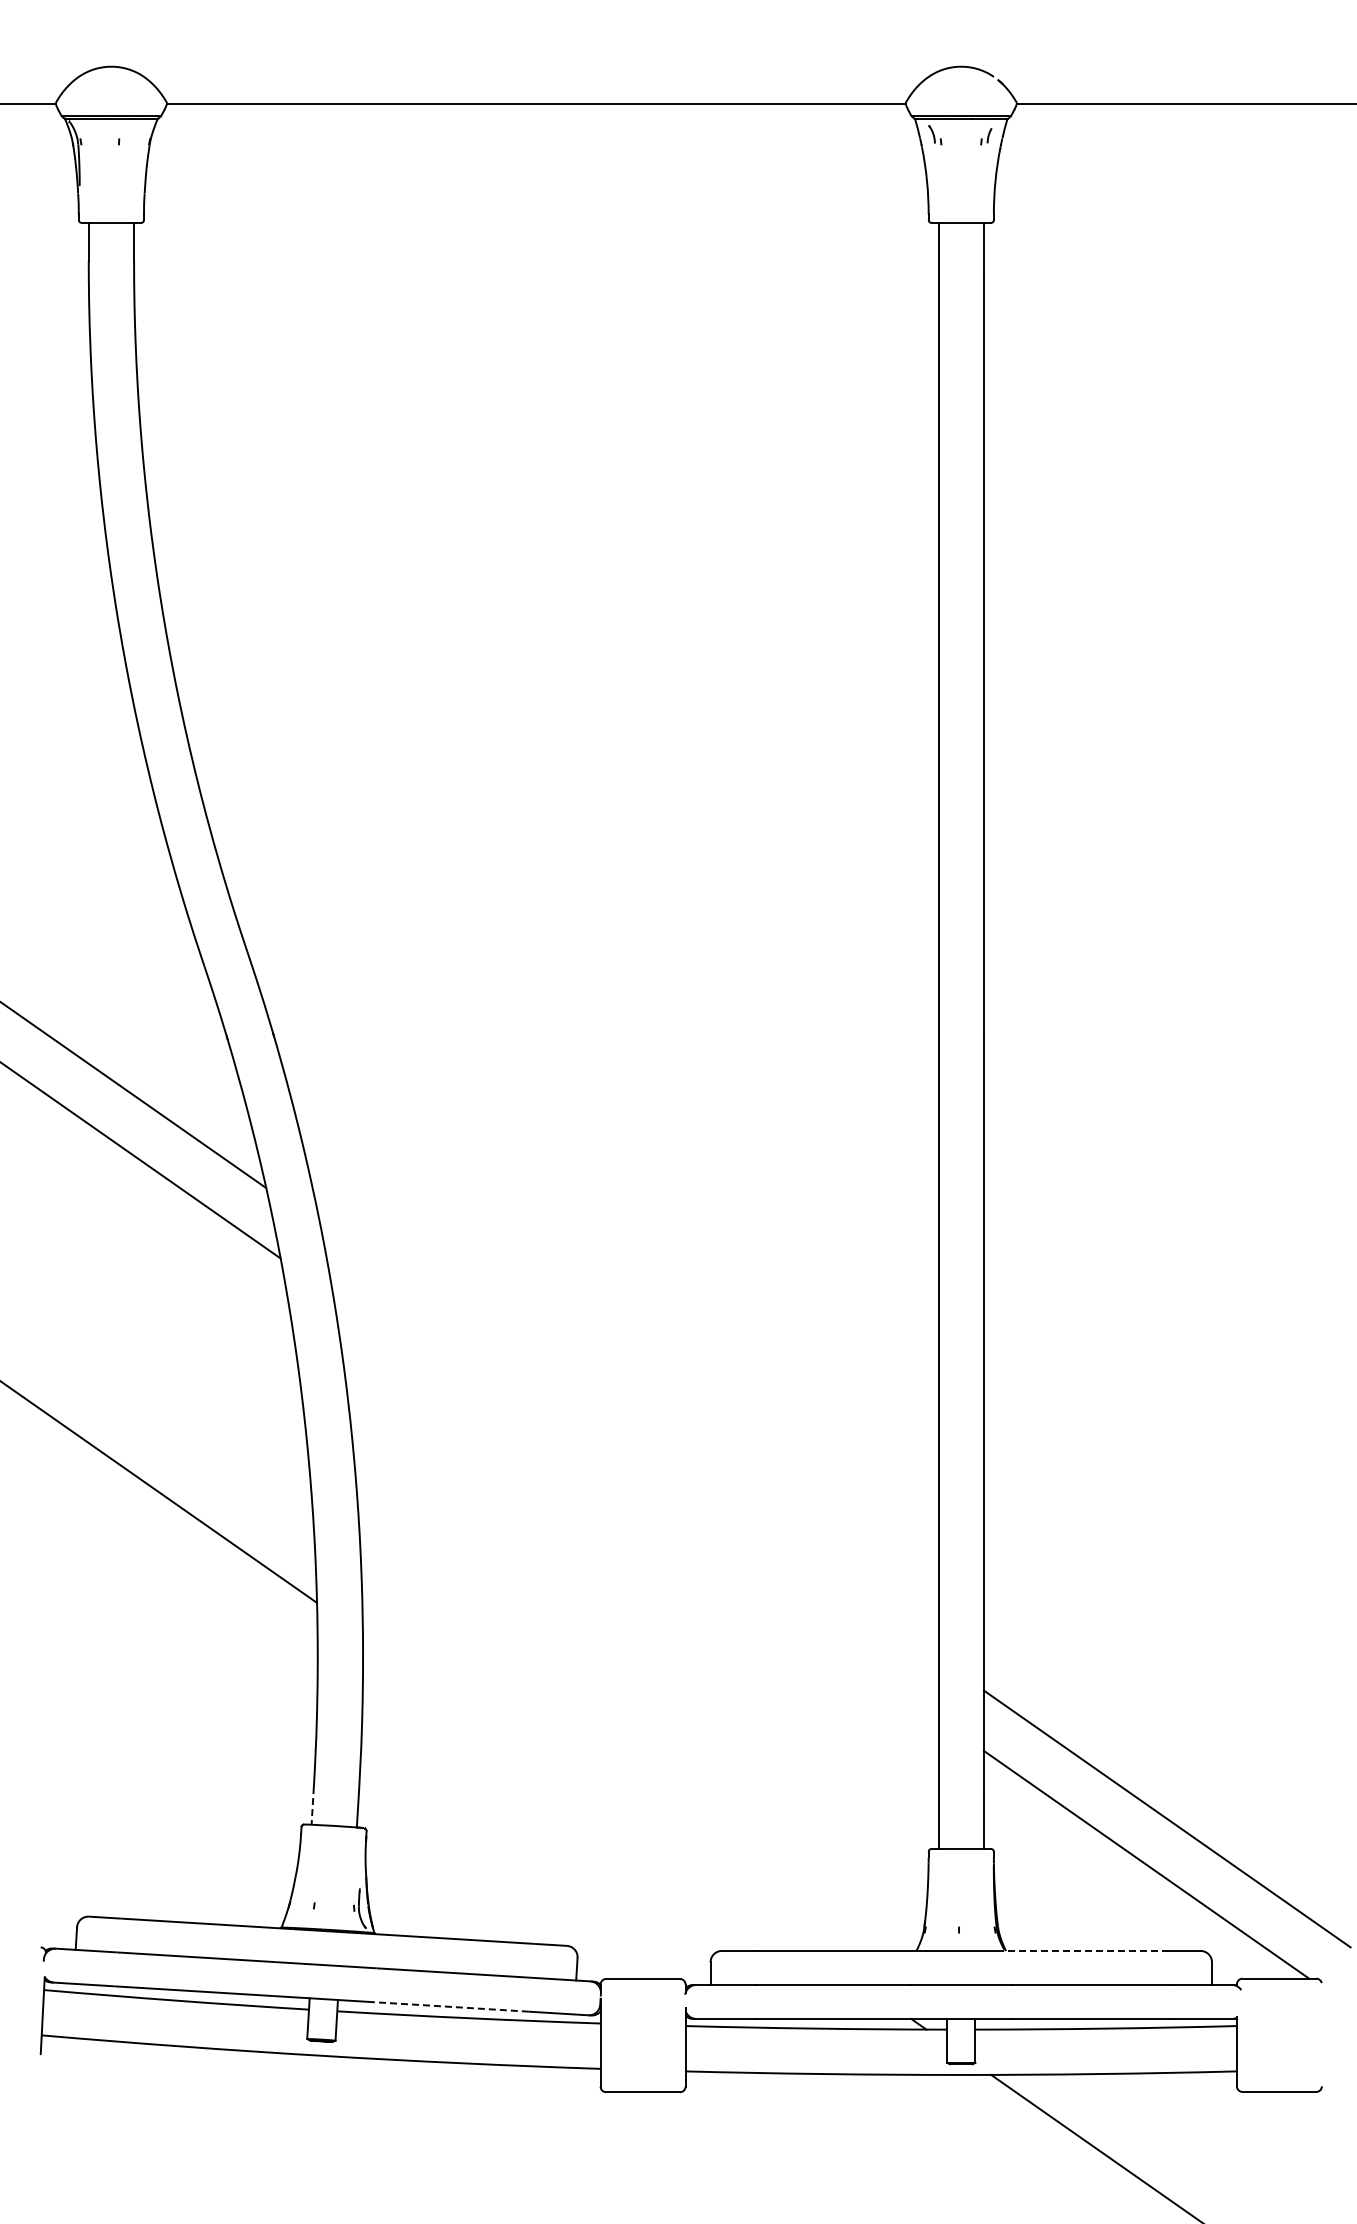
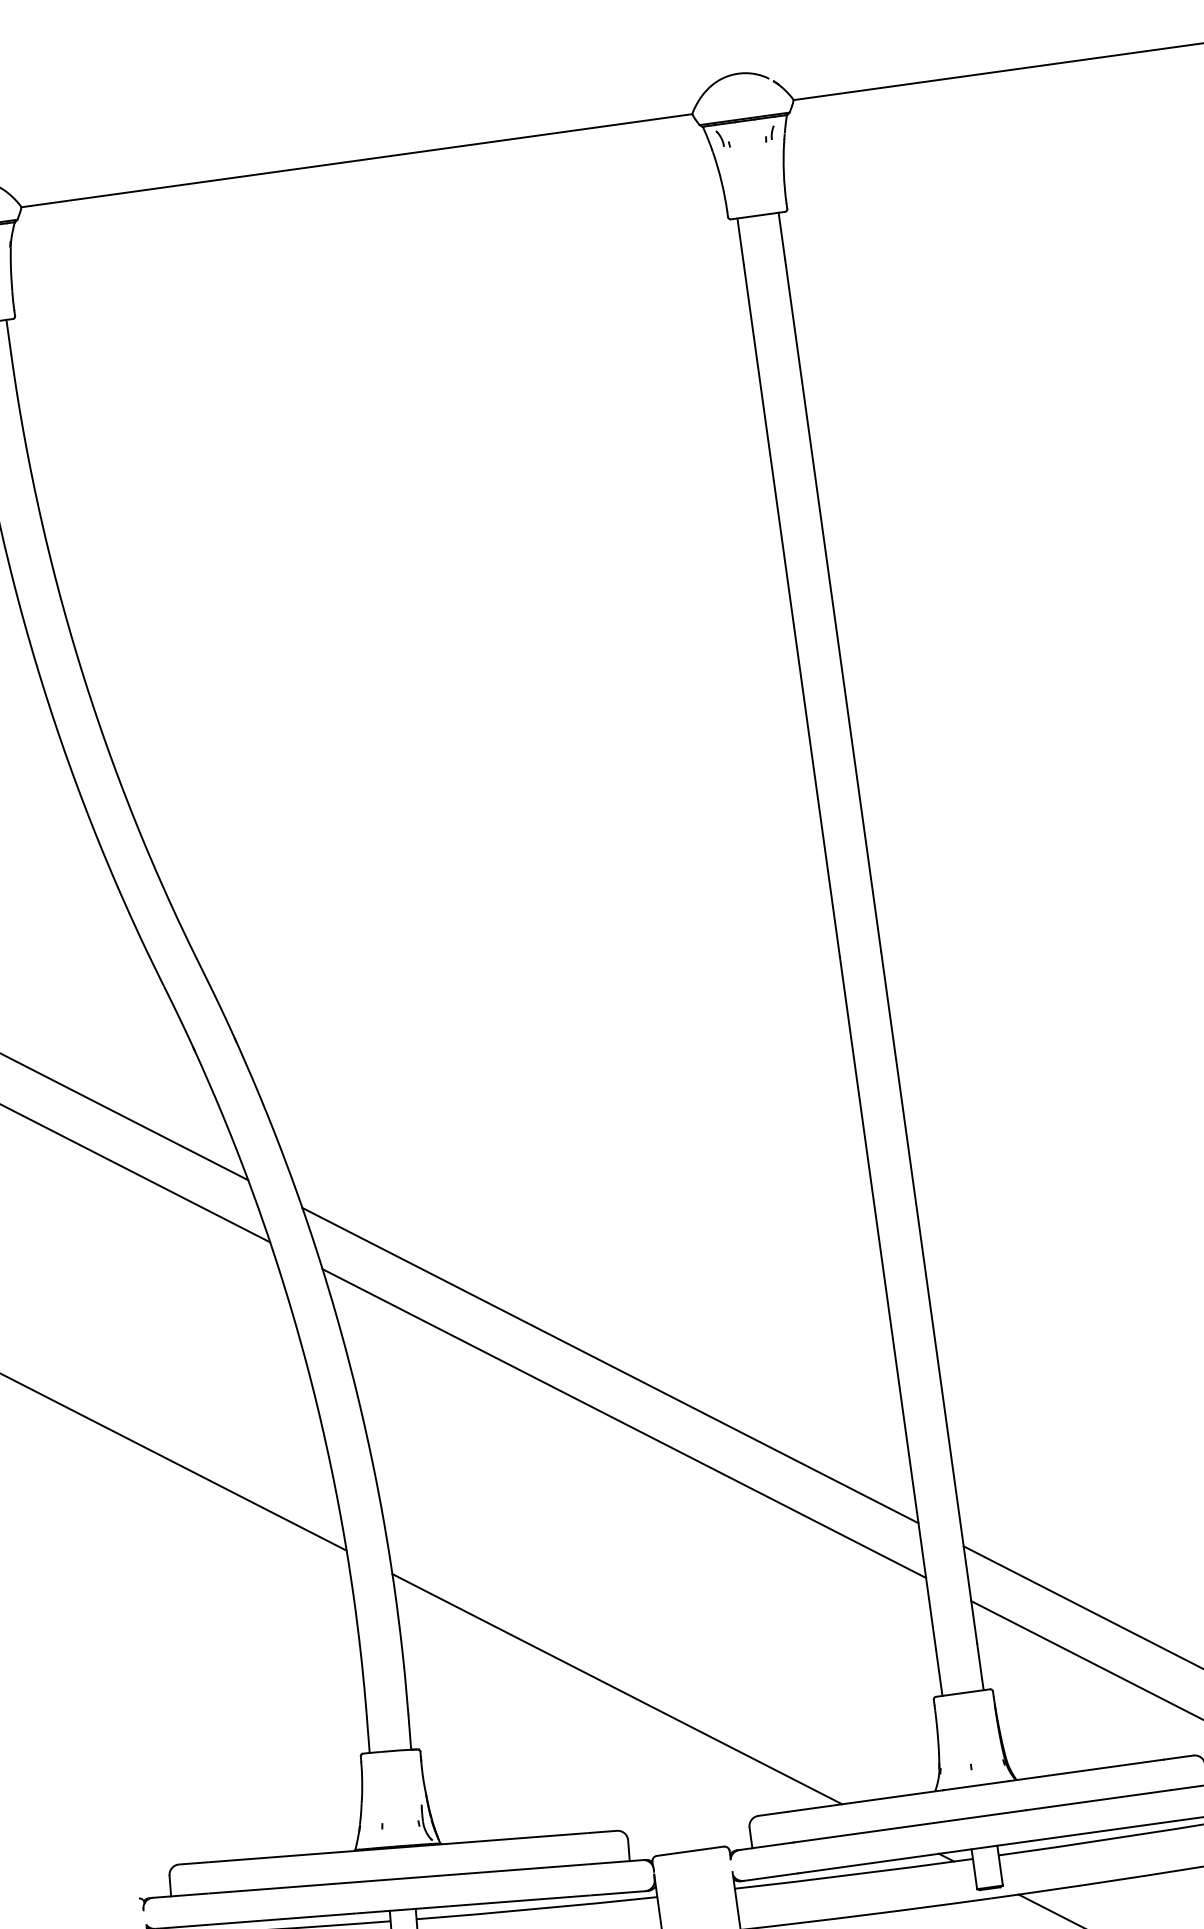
line: (629, 1442) -> (610, 1365), added
line: (635, 1507) -> (623, 1423), added
line: (588, 1792) -> (617, 1688), added
line: (312, 1805) -> (368, 1735), dashed -> solid
line: (1082, 1950) -> (1085, 1770), dashed -> solid
line: (451, 2006) -> (519, 1900), dashed -> solid

